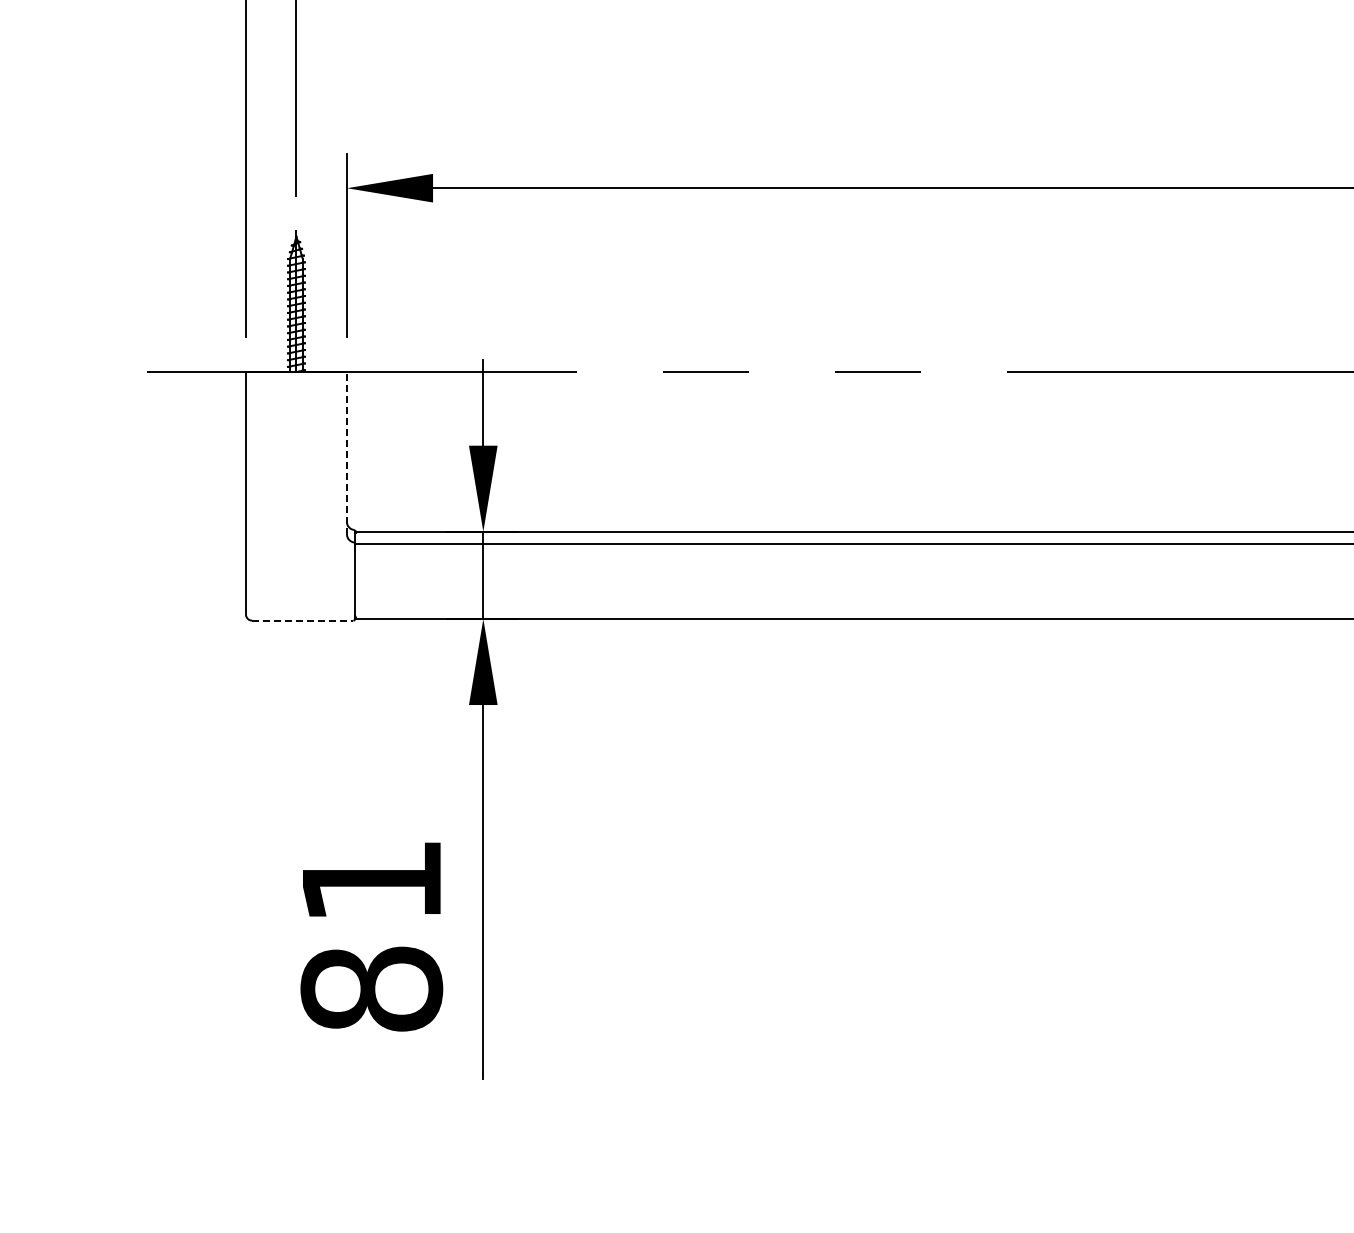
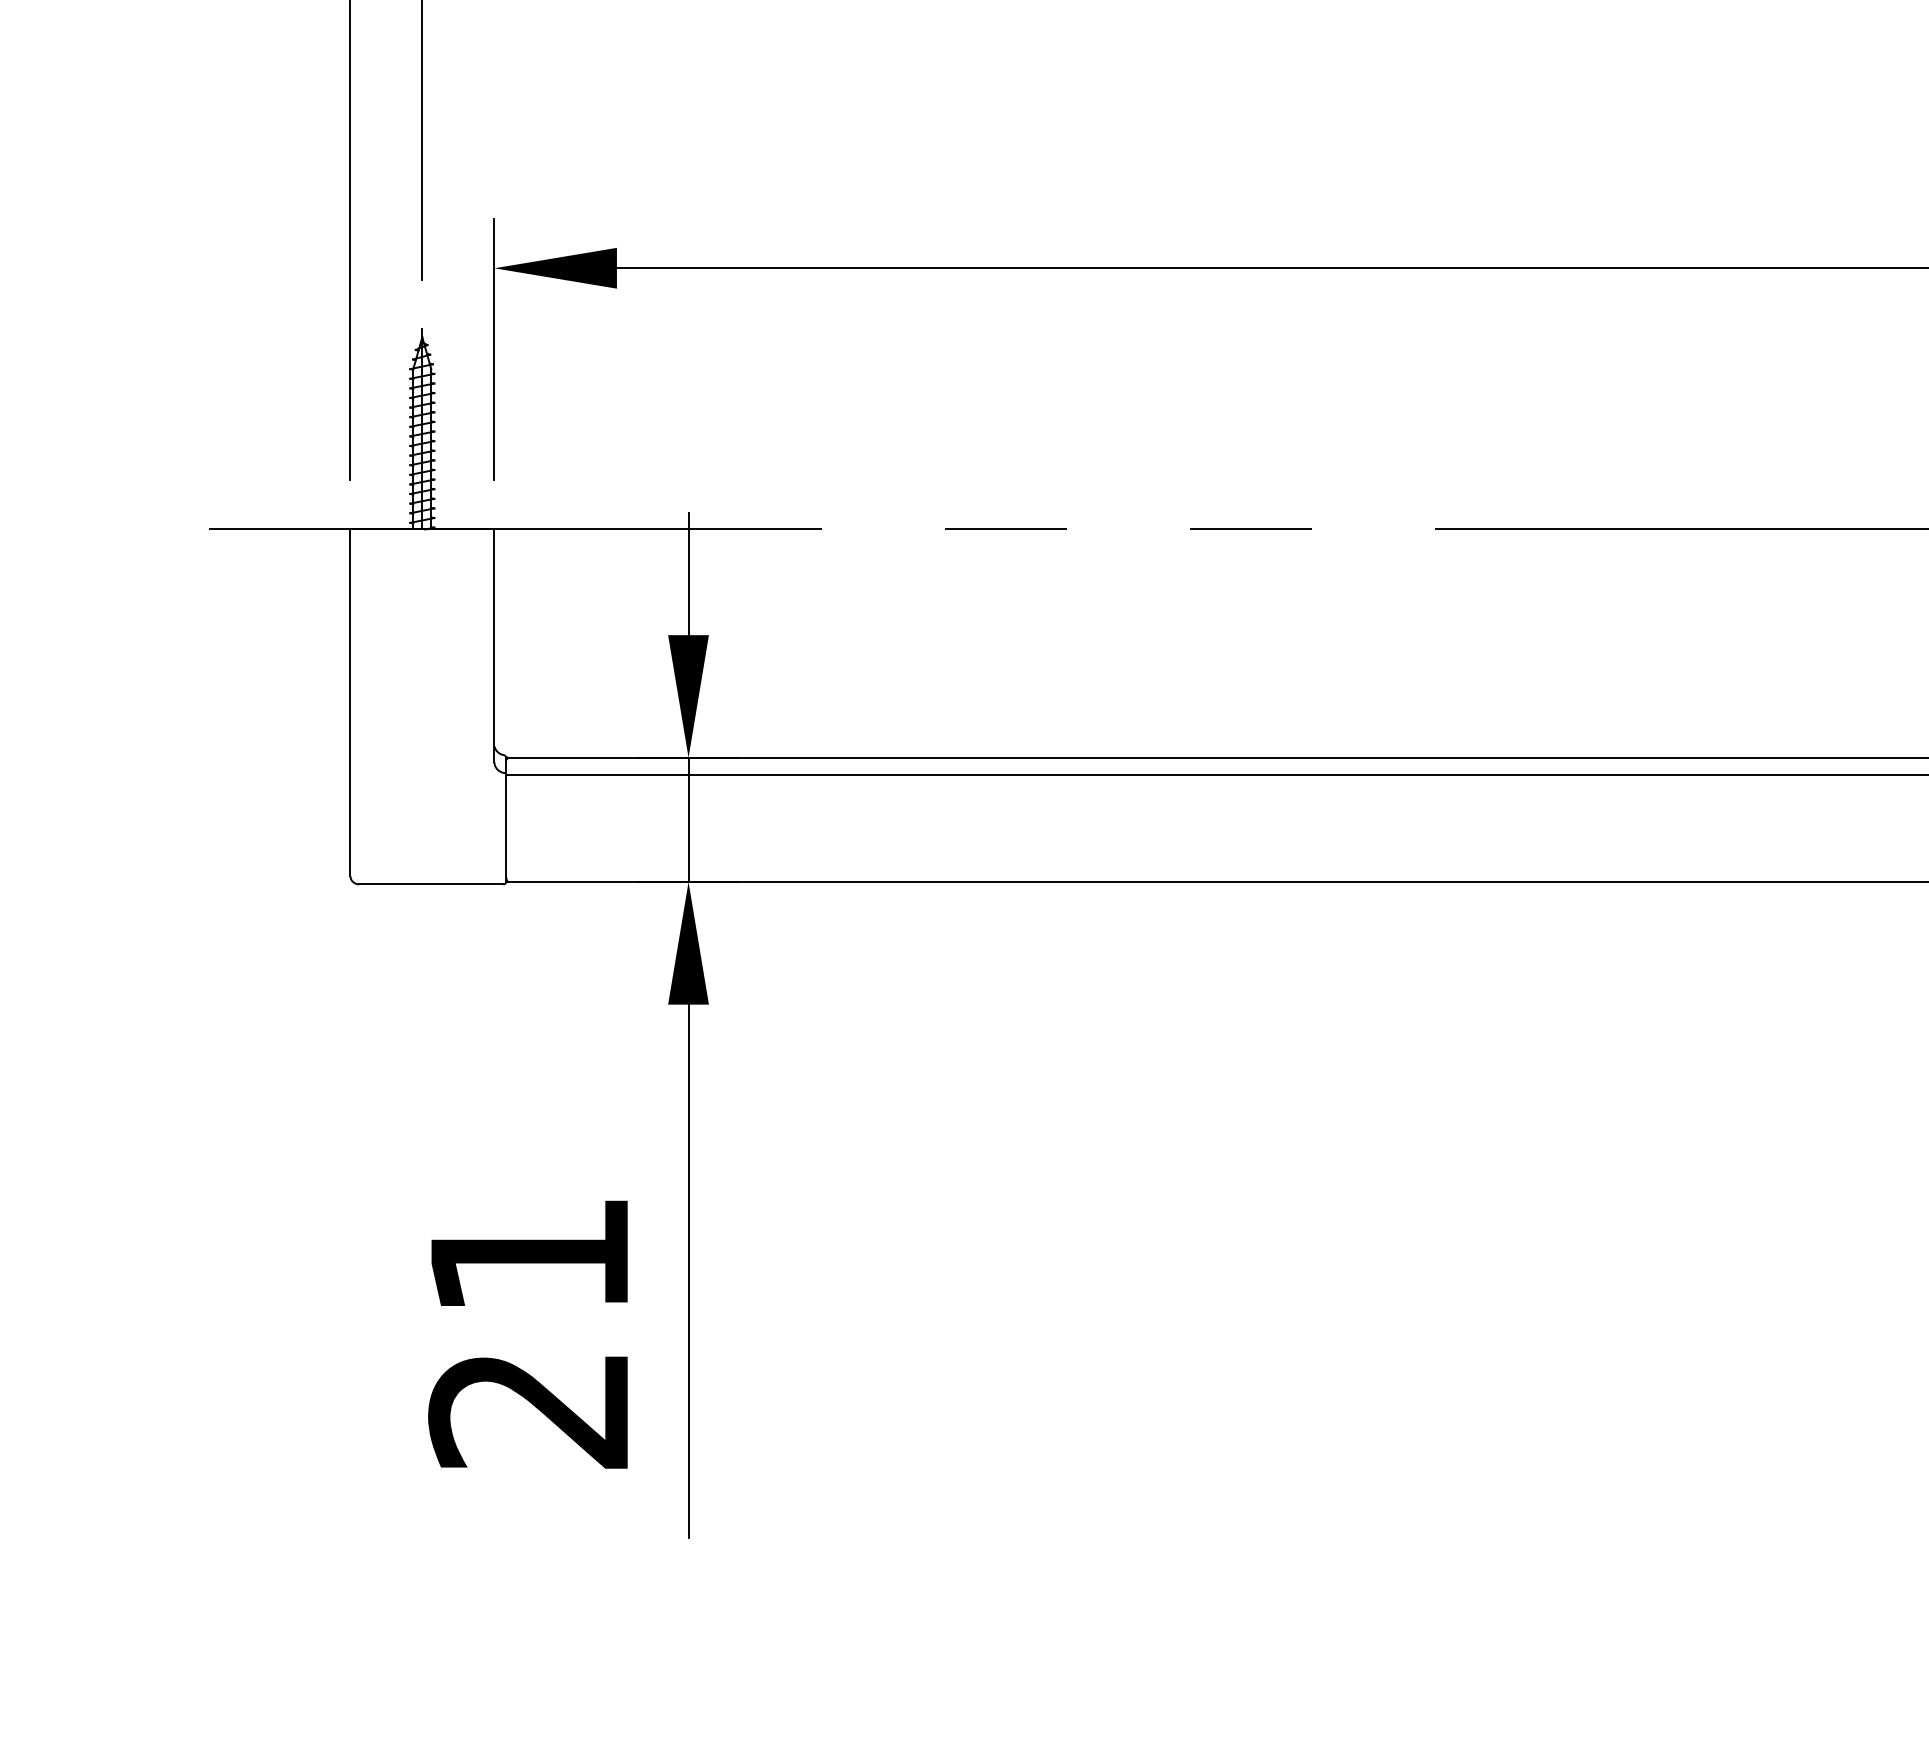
line: (347, 453) -> (495, 646), dashed -> solid
line: (302, 620) -> (430, 884), dashed -> solid
text: (371, 988) -> (529, 1408), 81 -> 21

